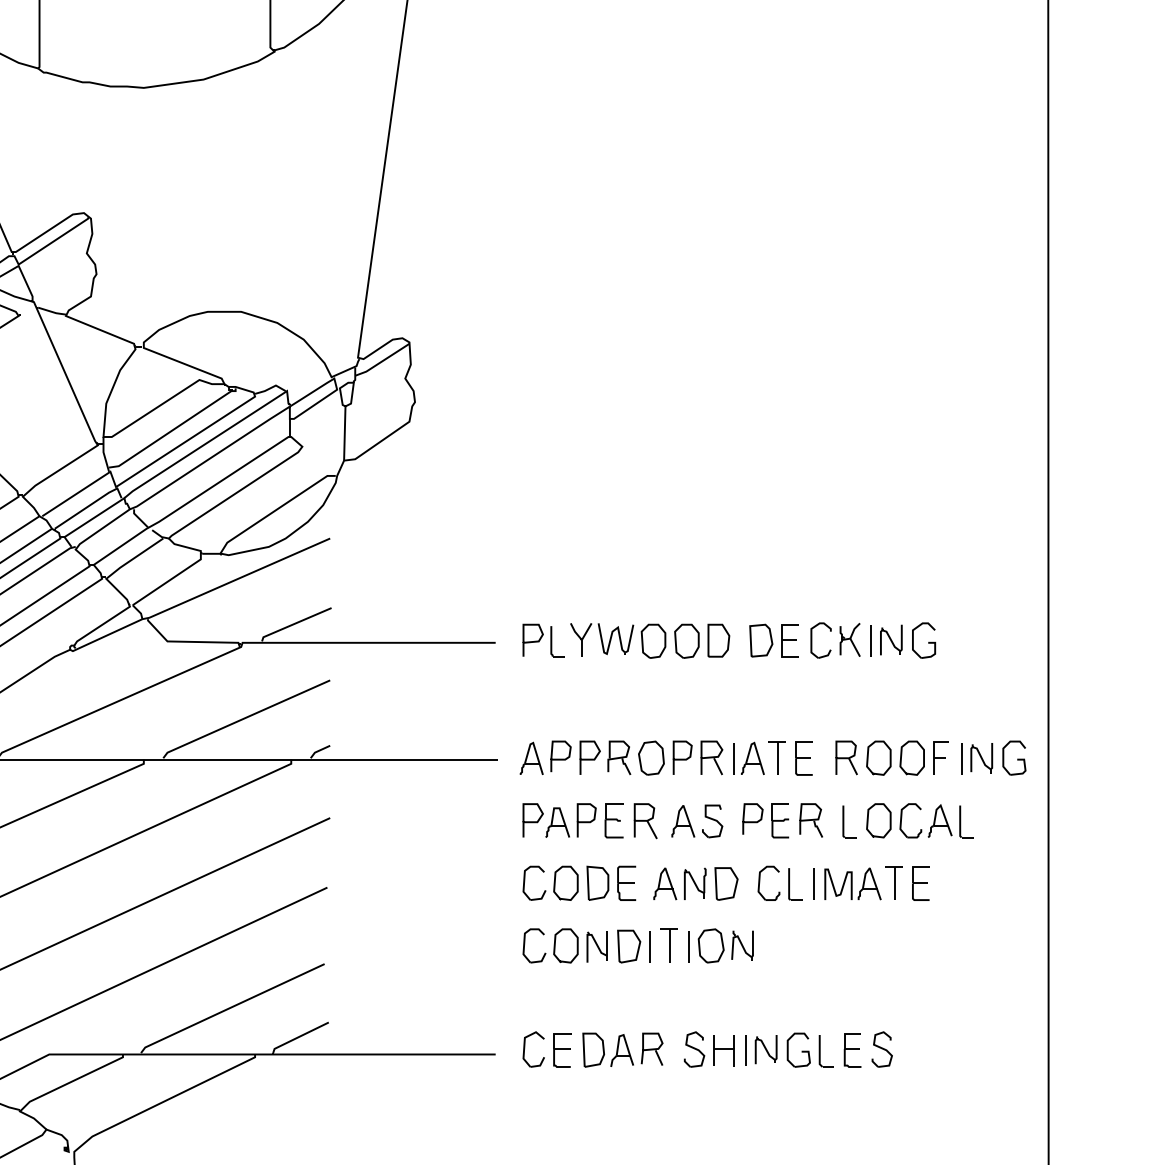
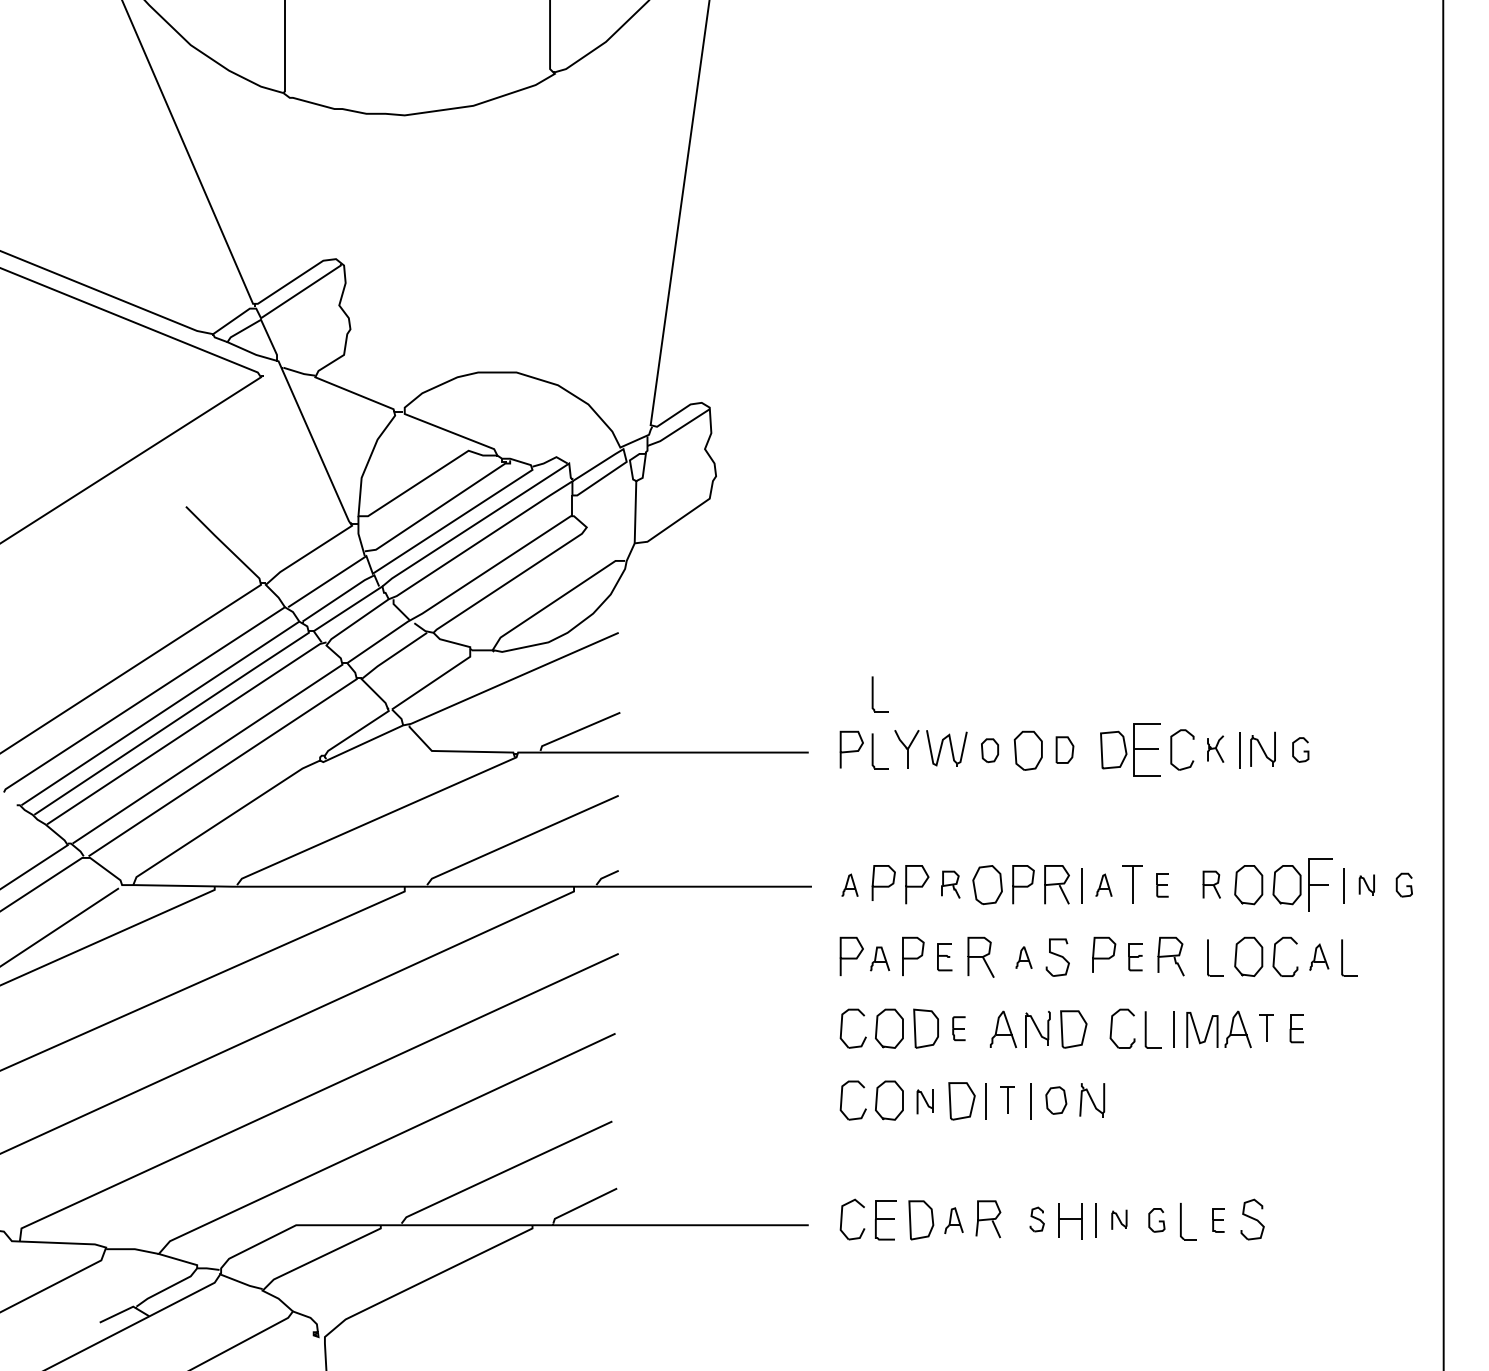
part: (557, 592) -> (879, 694), added
part: (849, 639) -> (1215, 748), size x0.7
part: (718, 640) -> (1064, 749), size x0.7
part: (923, 640) -> (1300, 749), size x0.6
part: (653, 641) -> (989, 750), size x0.6
part: (789, 641) -> (1146, 750), size x1.4
part: (619, 757) -> (950, 884), size x0.7
part: (846, 757) -> (1211, 884), size x0.7
part: (940, 757) -> (1319, 884), size x1.4
part: (981, 757) -> (1366, 884), size x0.6
part: (531, 758) -> (849, 885), size x0.6
part: (752, 758) -> (1103, 885), size x0.6
part: (803, 758) -> (1162, 885), size x0.6
part: (1014, 758) -> (1404, 885), size x0.6
part: (613, 820) -> (944, 956), size x0.7
part: (780, 820) -> (1135, 956), size x0.7
part: (682, 821) -> (1023, 957), size x0.6
part: (940, 821) -> (1319, 957), size x0.7
part: (557, 822) -> (879, 958), size x0.7
part: (626, 883) -> (958, 1028), size x0.6
part: (894, 883) -> (1266, 1028), size x0.7
part: (920, 883) -> (1296, 1028), size x0.7
part: (668, 945) -> (1007, 1100), size x0.7
part: (711, 945) -> (1056, 1100), size x0.7
part: (597, 946) -> (925, 1101), size x0.7
part: (694, 1049) -> (1037, 1219), size x0.6
part: (766, 1049) -> (1119, 1219), size x0.6
part: (621, 1050) -> (953, 1220), size x0.7
part: (798, 1050) -> (1156, 1220), size x0.6
part: (852, 1050) -> (1218, 1220), size x0.6

